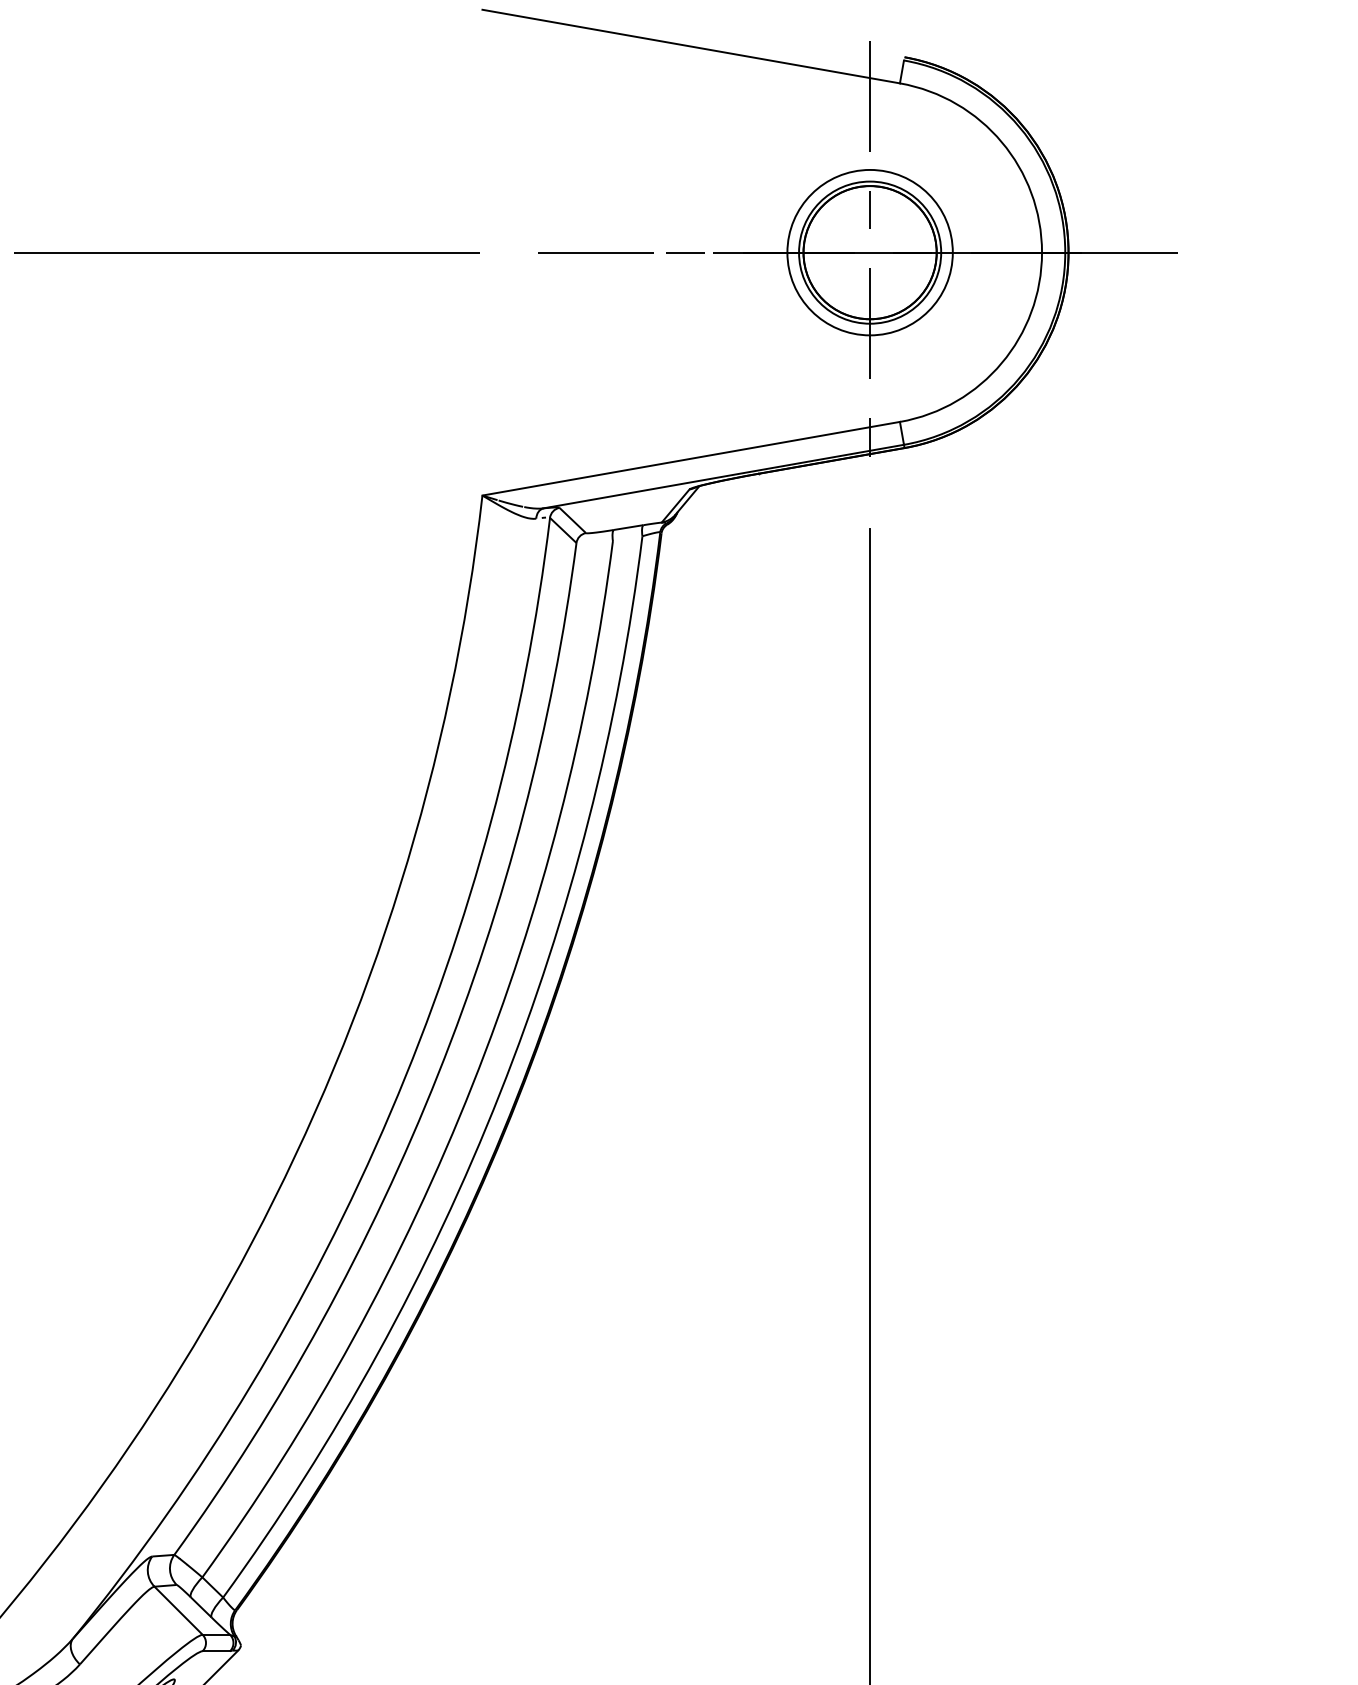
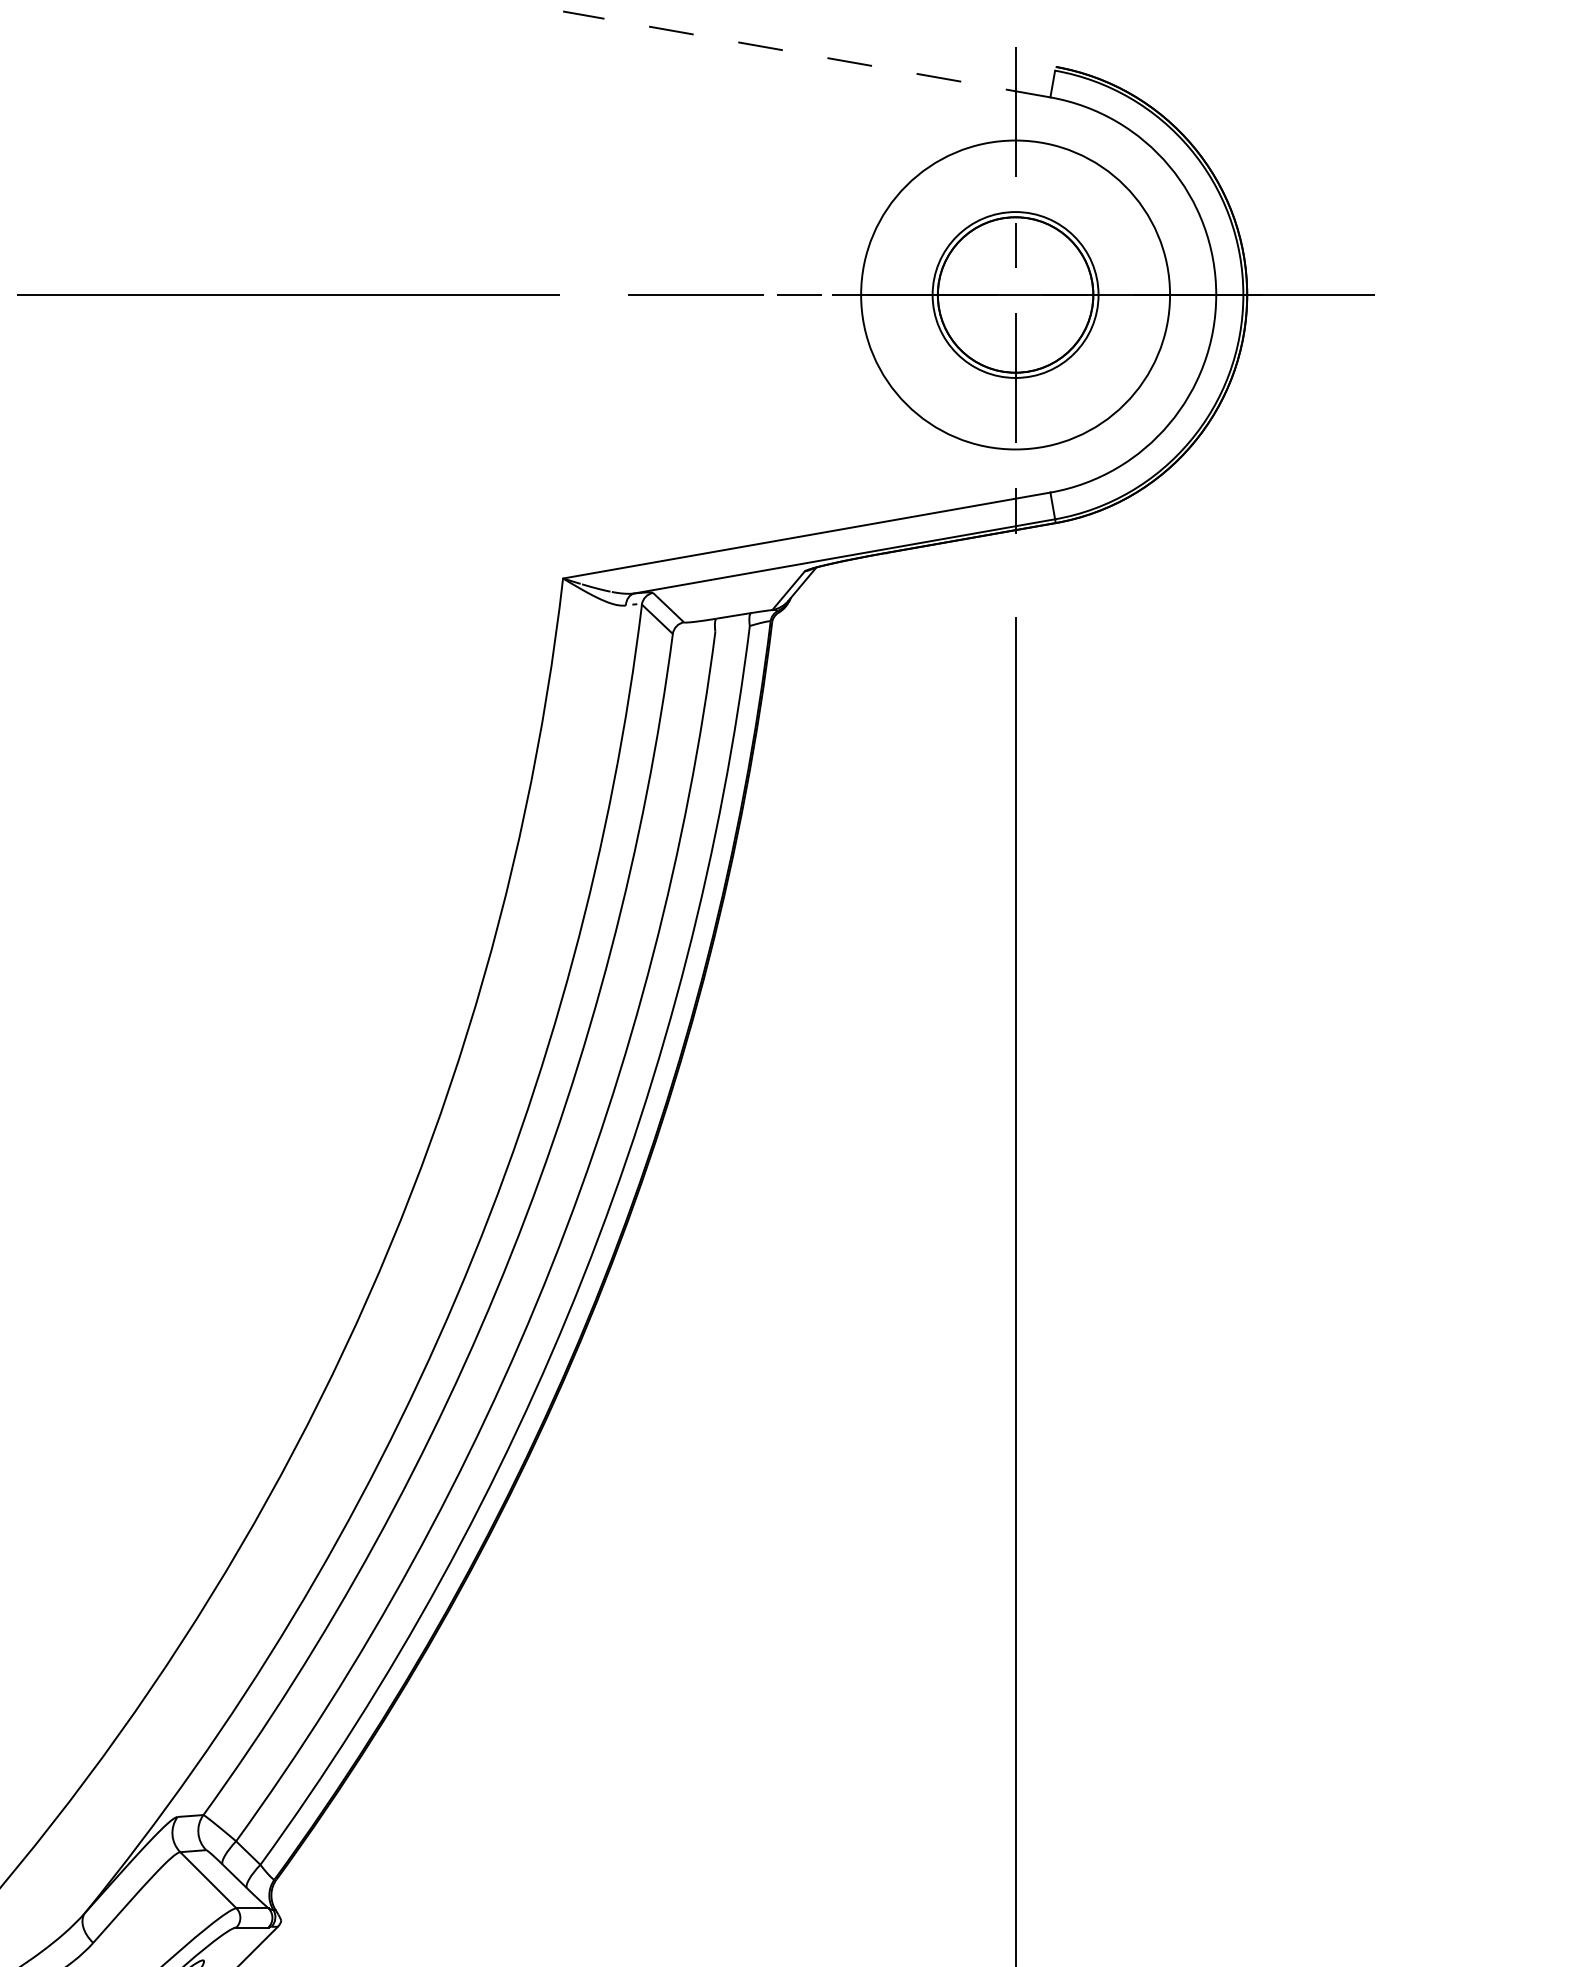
line: (690, 46) -> (806, 54), solid -> dashed
circle: (870, 252) -> (1015, 294), size x1.6

